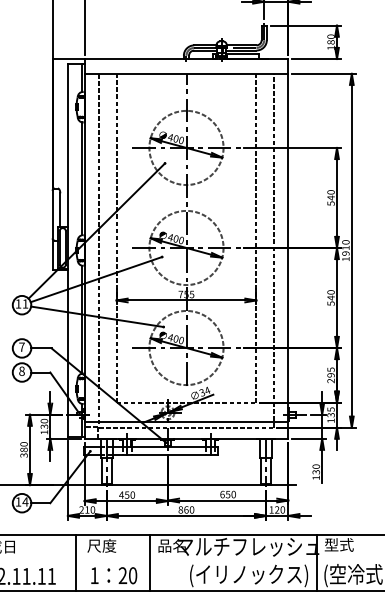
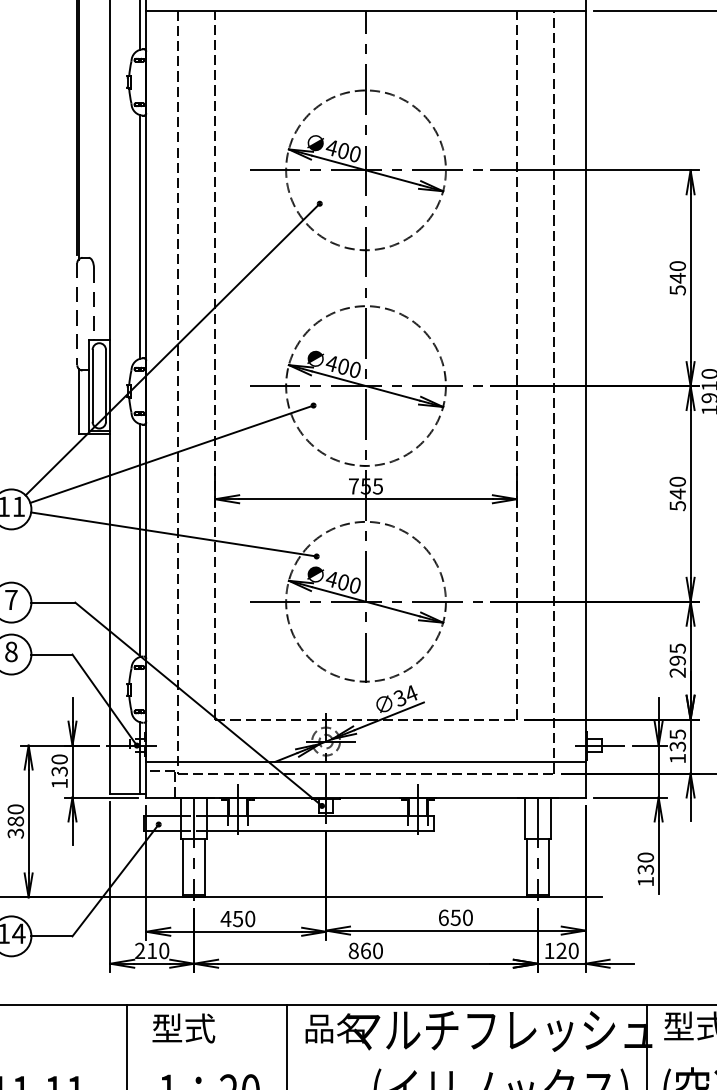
line: (60, 210) -> (94, 305), solid -> dashed
line: (52, 214) -> (77, 313), solid -> dashed
text: (101, 545) -> (182, 1027), 尺度 -> 型式

